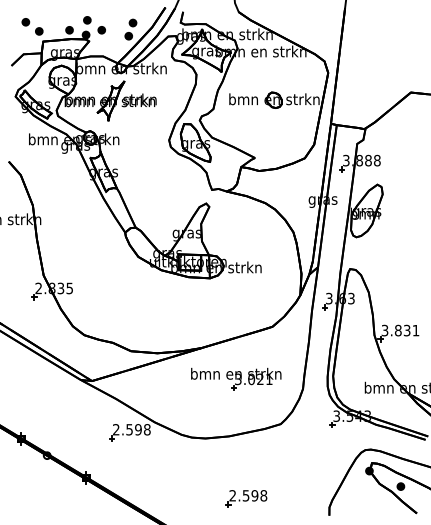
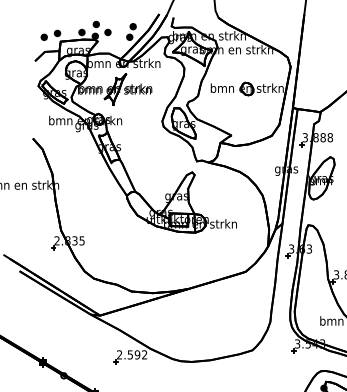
part: (25, 22) -> (43, 37), moved
part: (236, 378) -> (216, 313), removed
text: (146, 429) -> (144, 354), 2.598 -> 2.592

